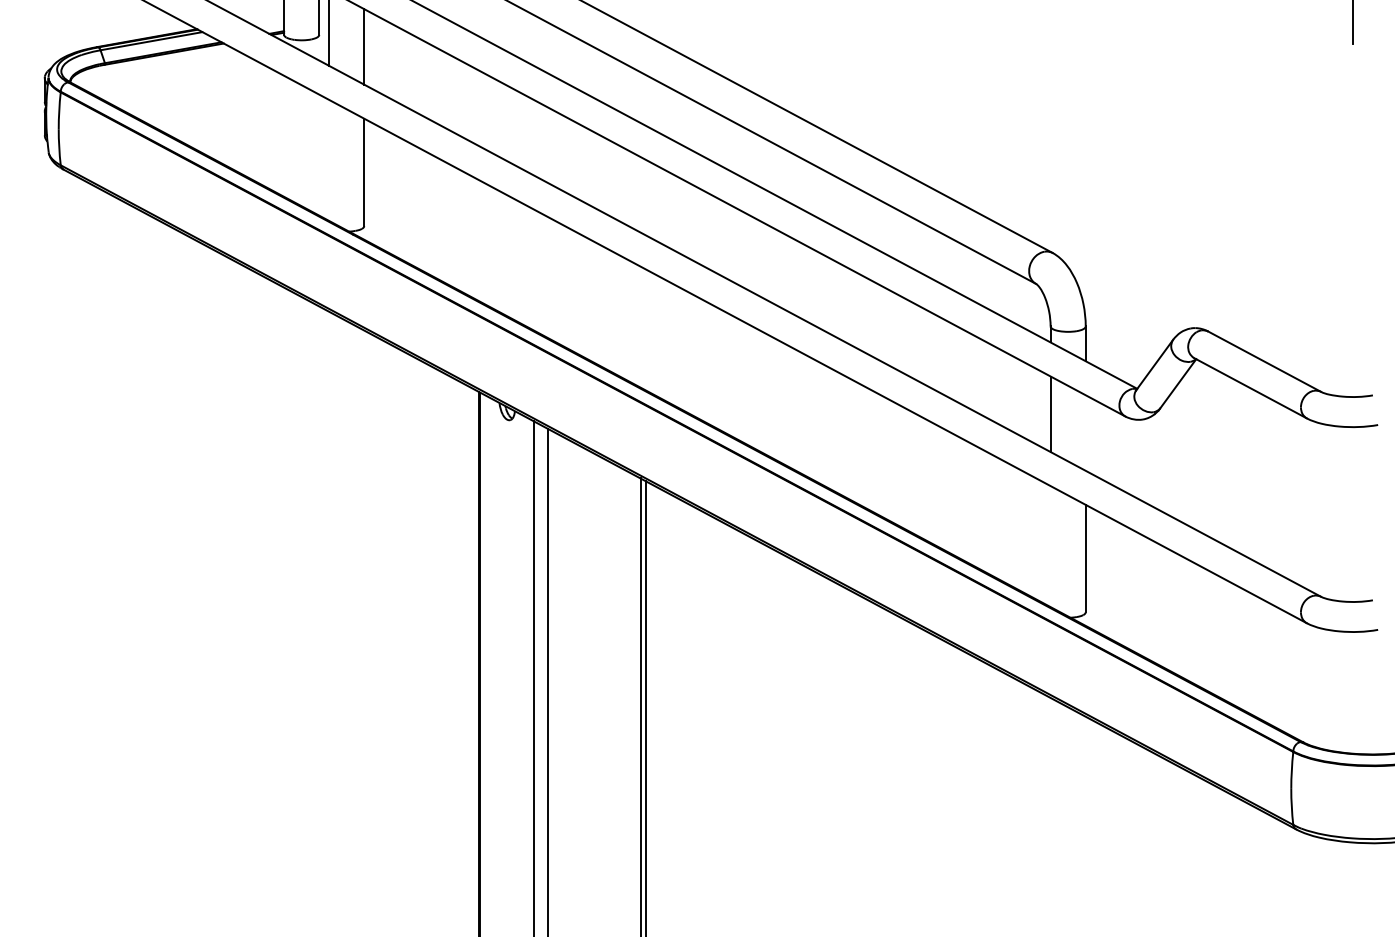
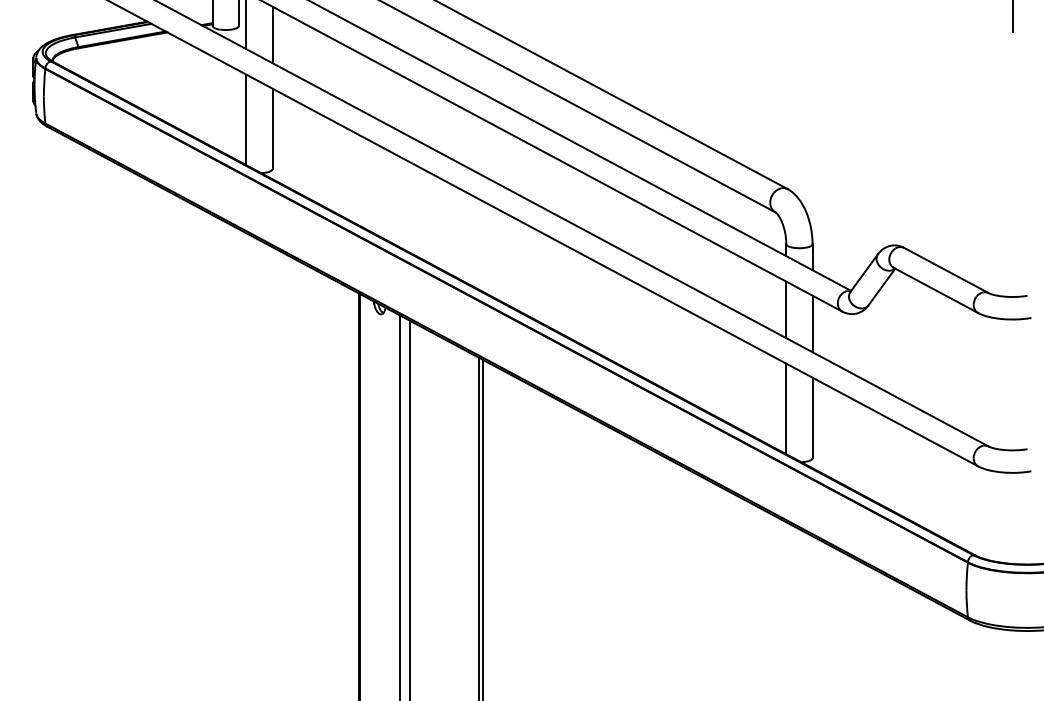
line: (329, 160) -> (246, 119), added
line: (1085, 432) -> (812, 323), added
line: (1050, 546) -> (786, 408), added

